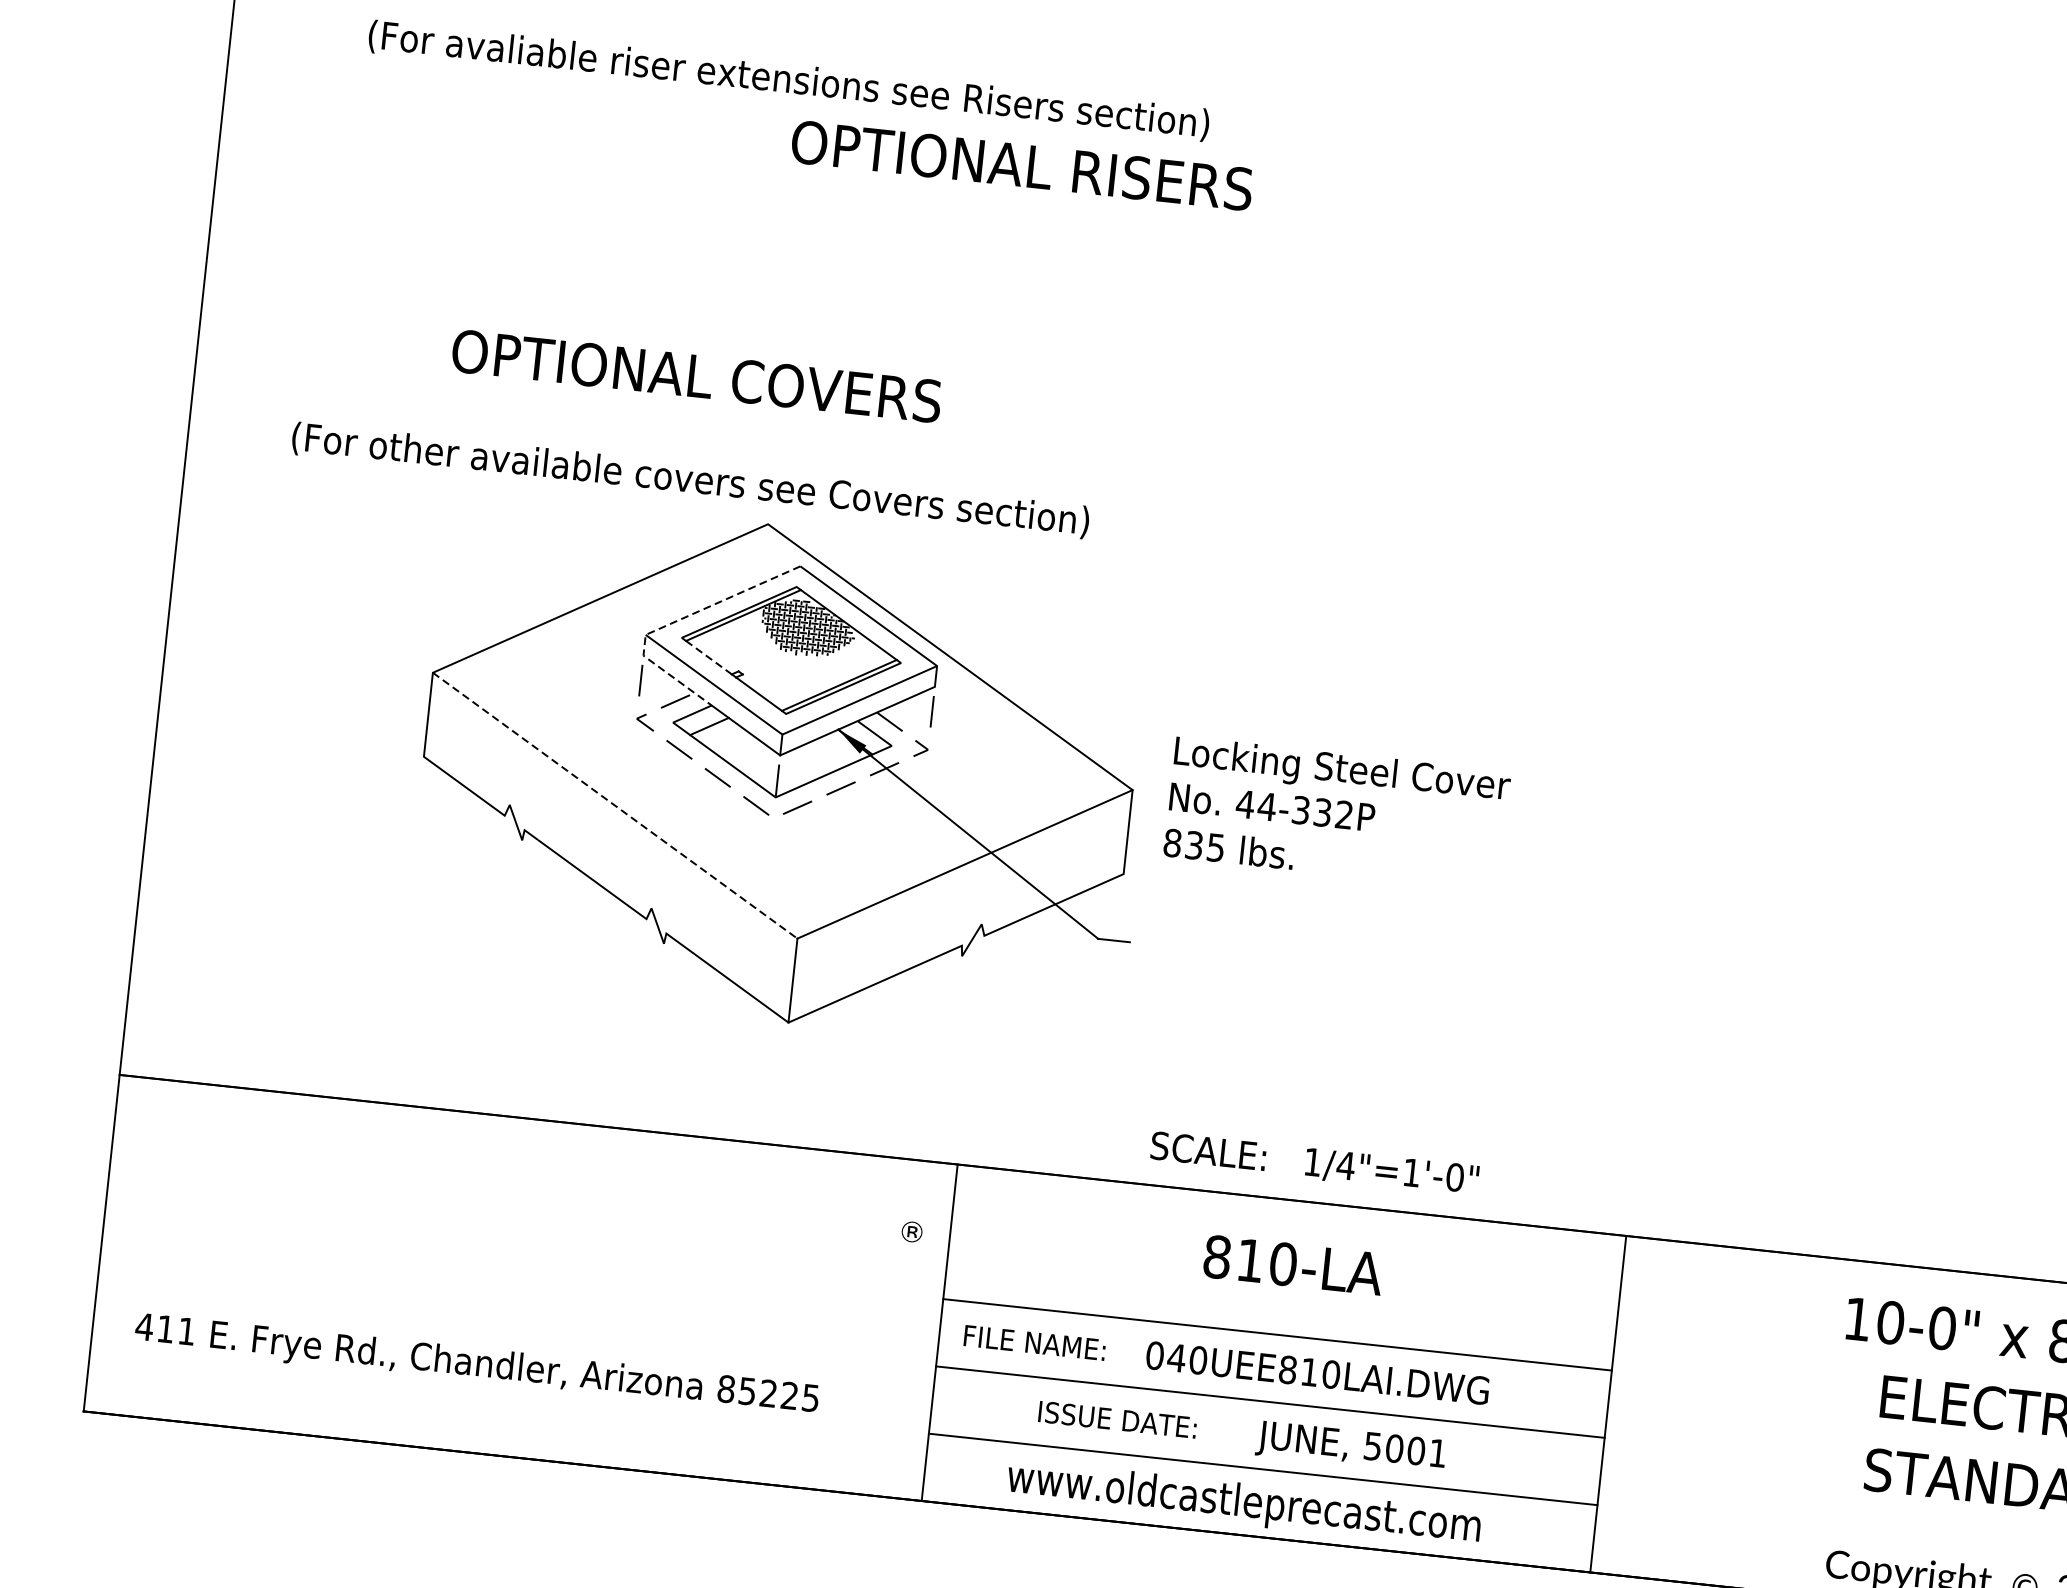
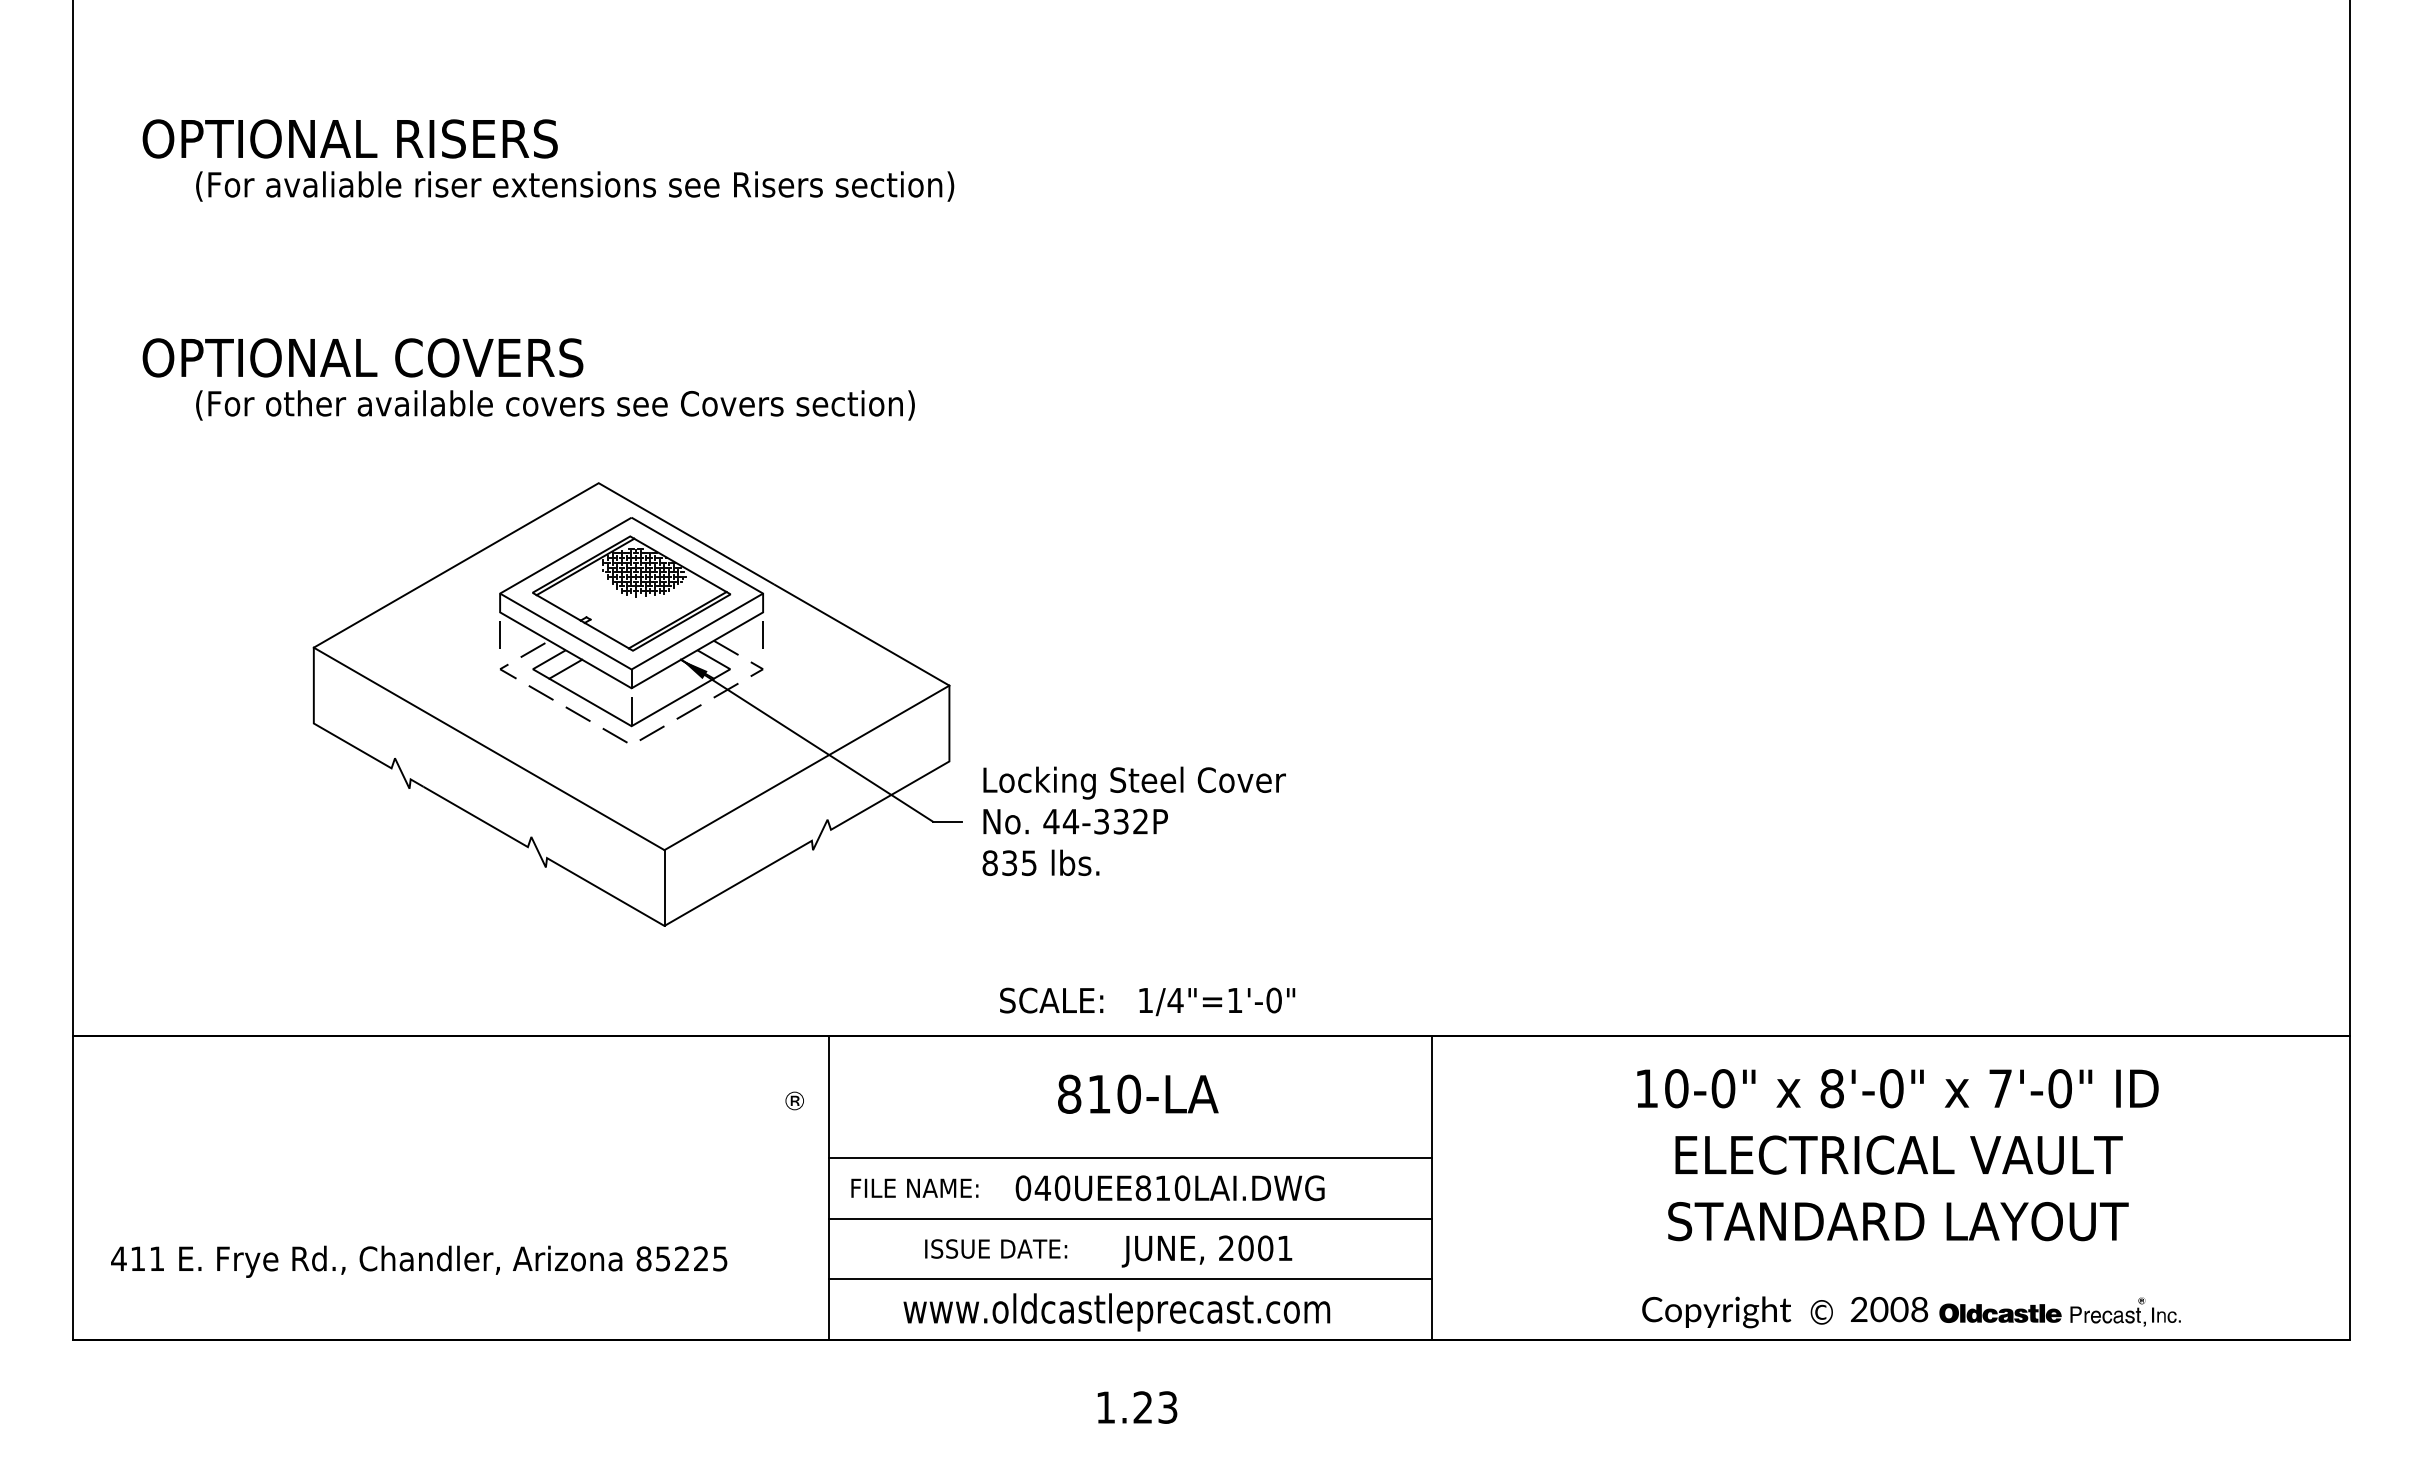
text: (789, 80) -> (575, 186), moved
text: (1021, 165) -> (349, 138), moved
text: (696, 375) -> (362, 357), moved
text: (690, 480) -> (555, 405), moved
line: (673, 623) -> (523, 580), dashed -> solid
line: (709, 658) -> (559, 608), dashed -> solid
line: (615, 806) -> (489, 749), dashed -> solid
text: (1336, 812) -> (1133, 820), moved
text: (1372, 1446) -> (1226, 1248), 5001 -> 2001

